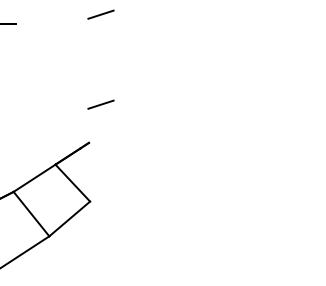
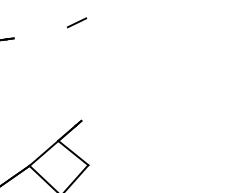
line: (100, 104) -> (86, 90), removed

